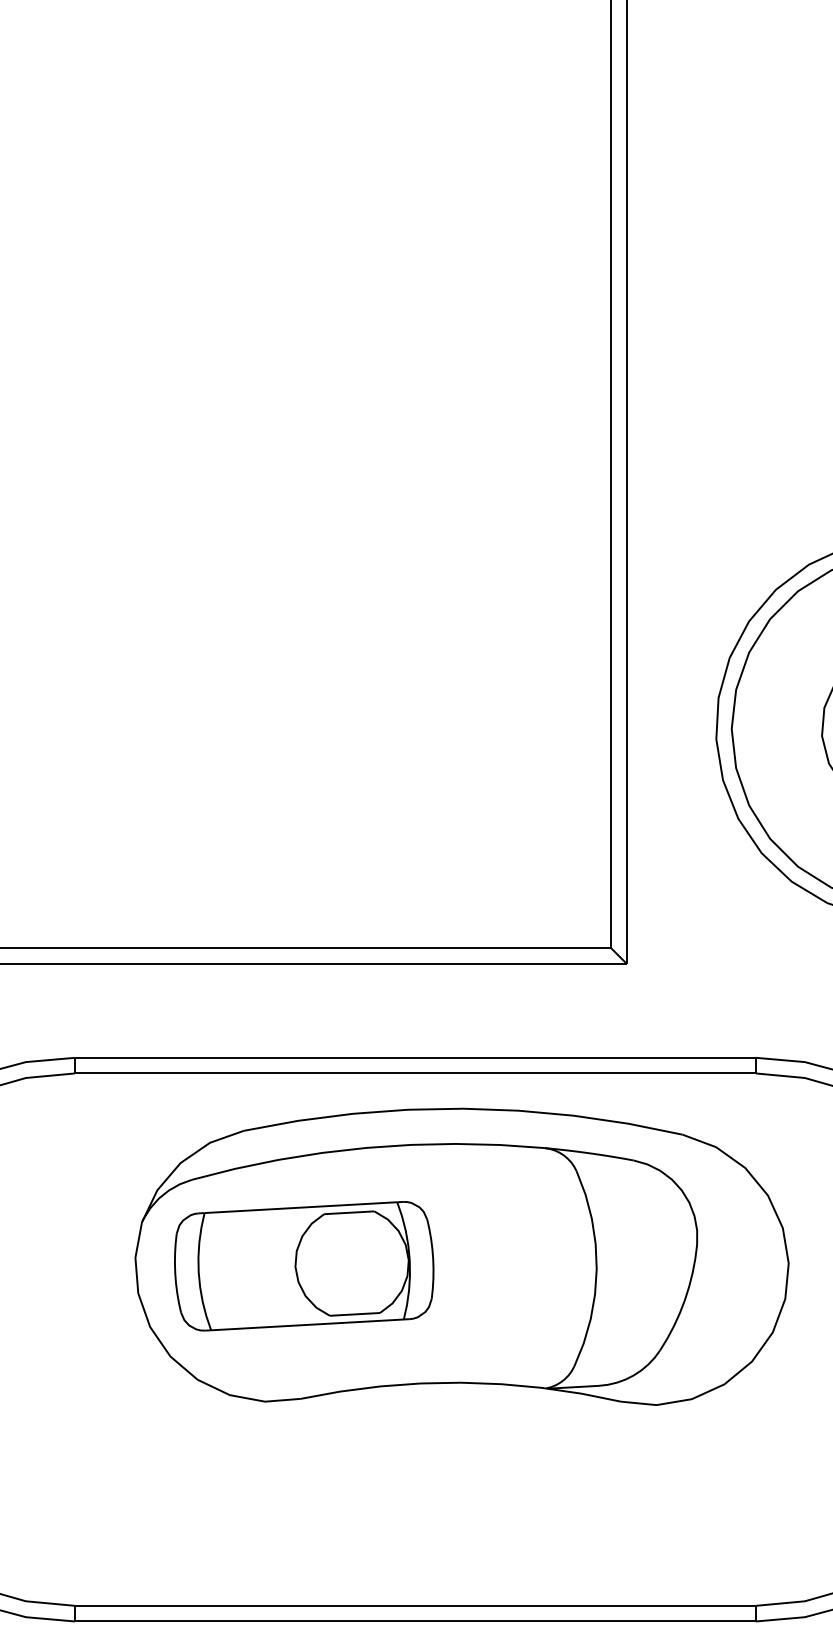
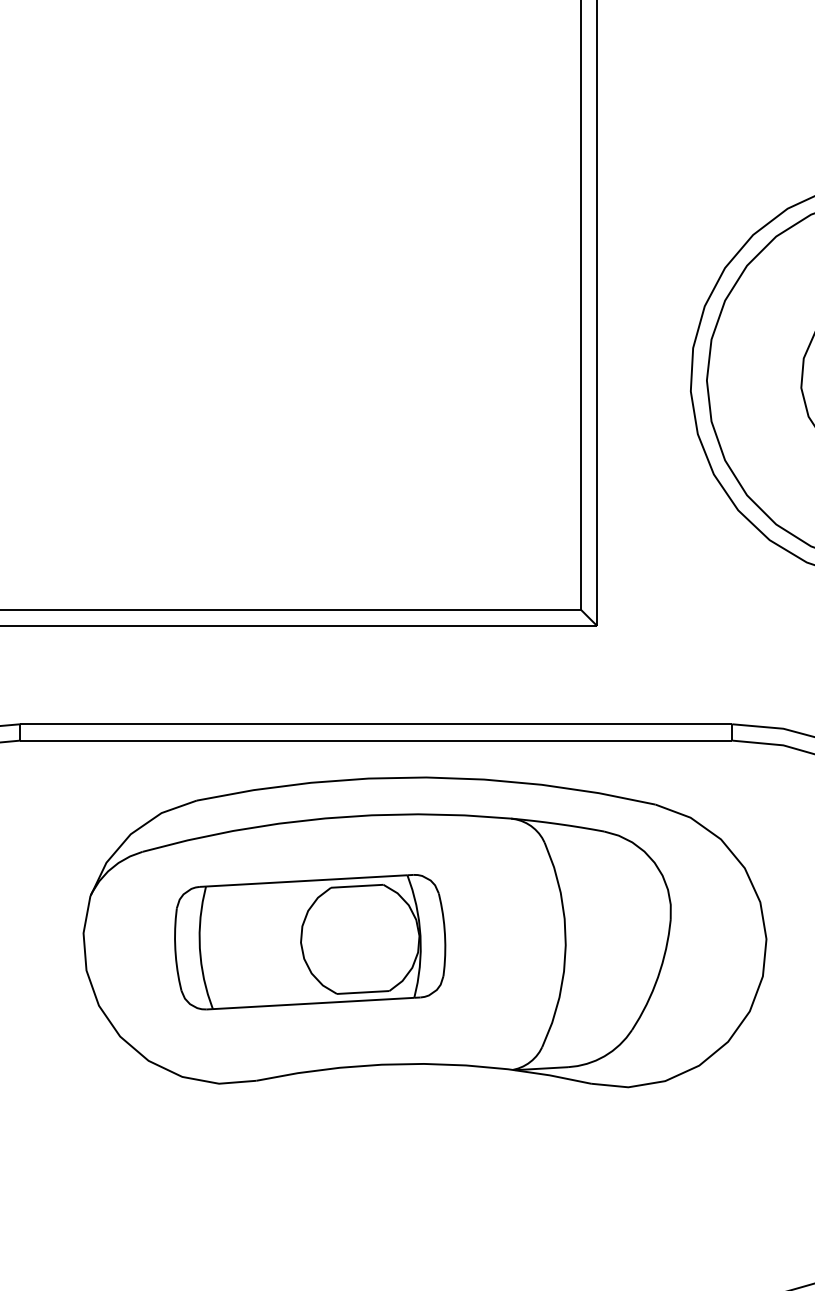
part: (304, 1266) -> (310, 942), moved

